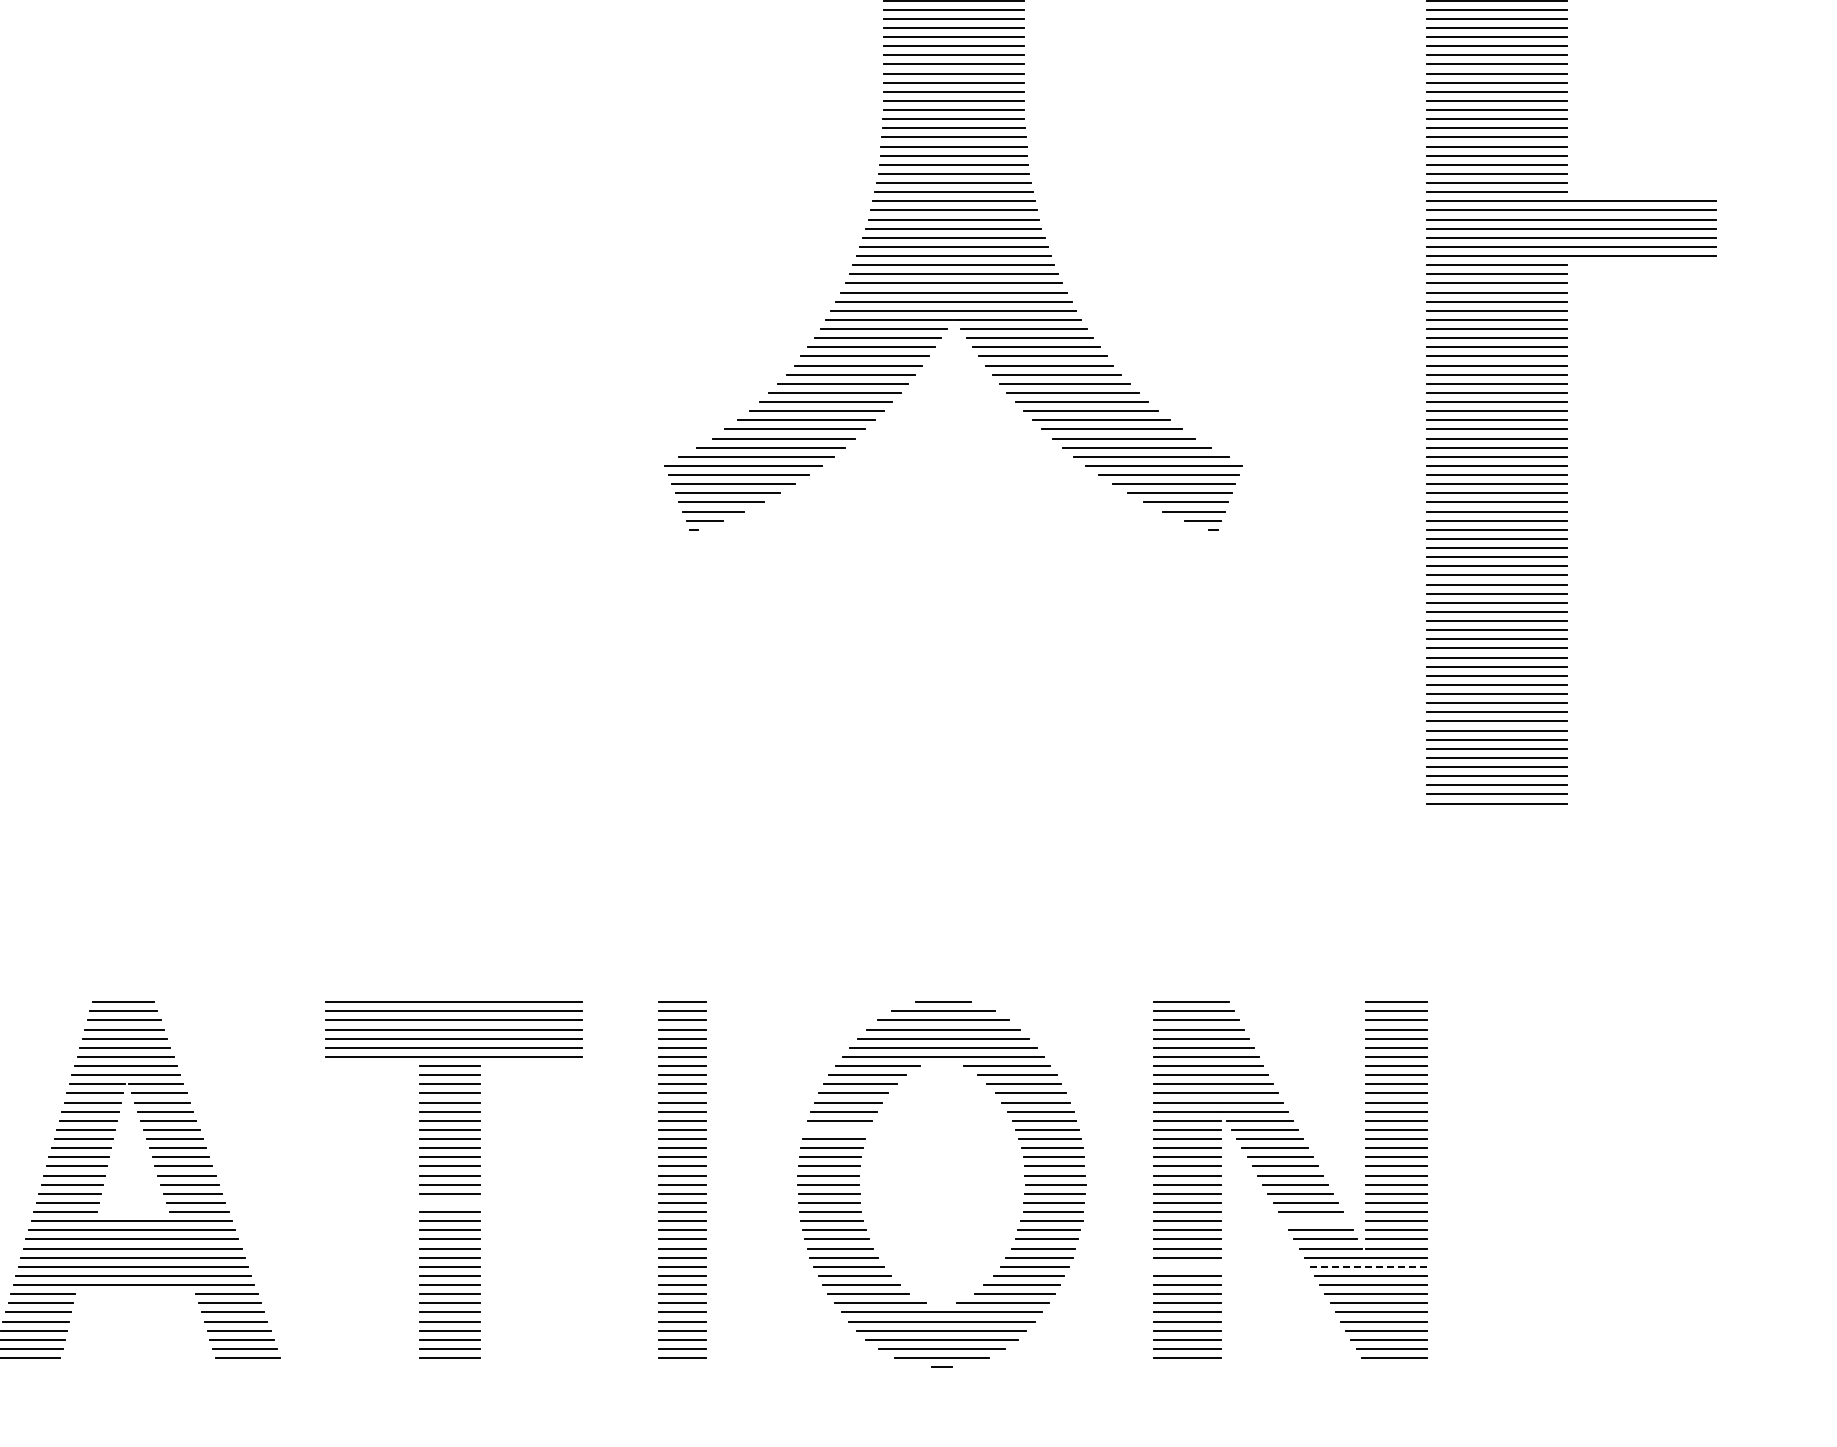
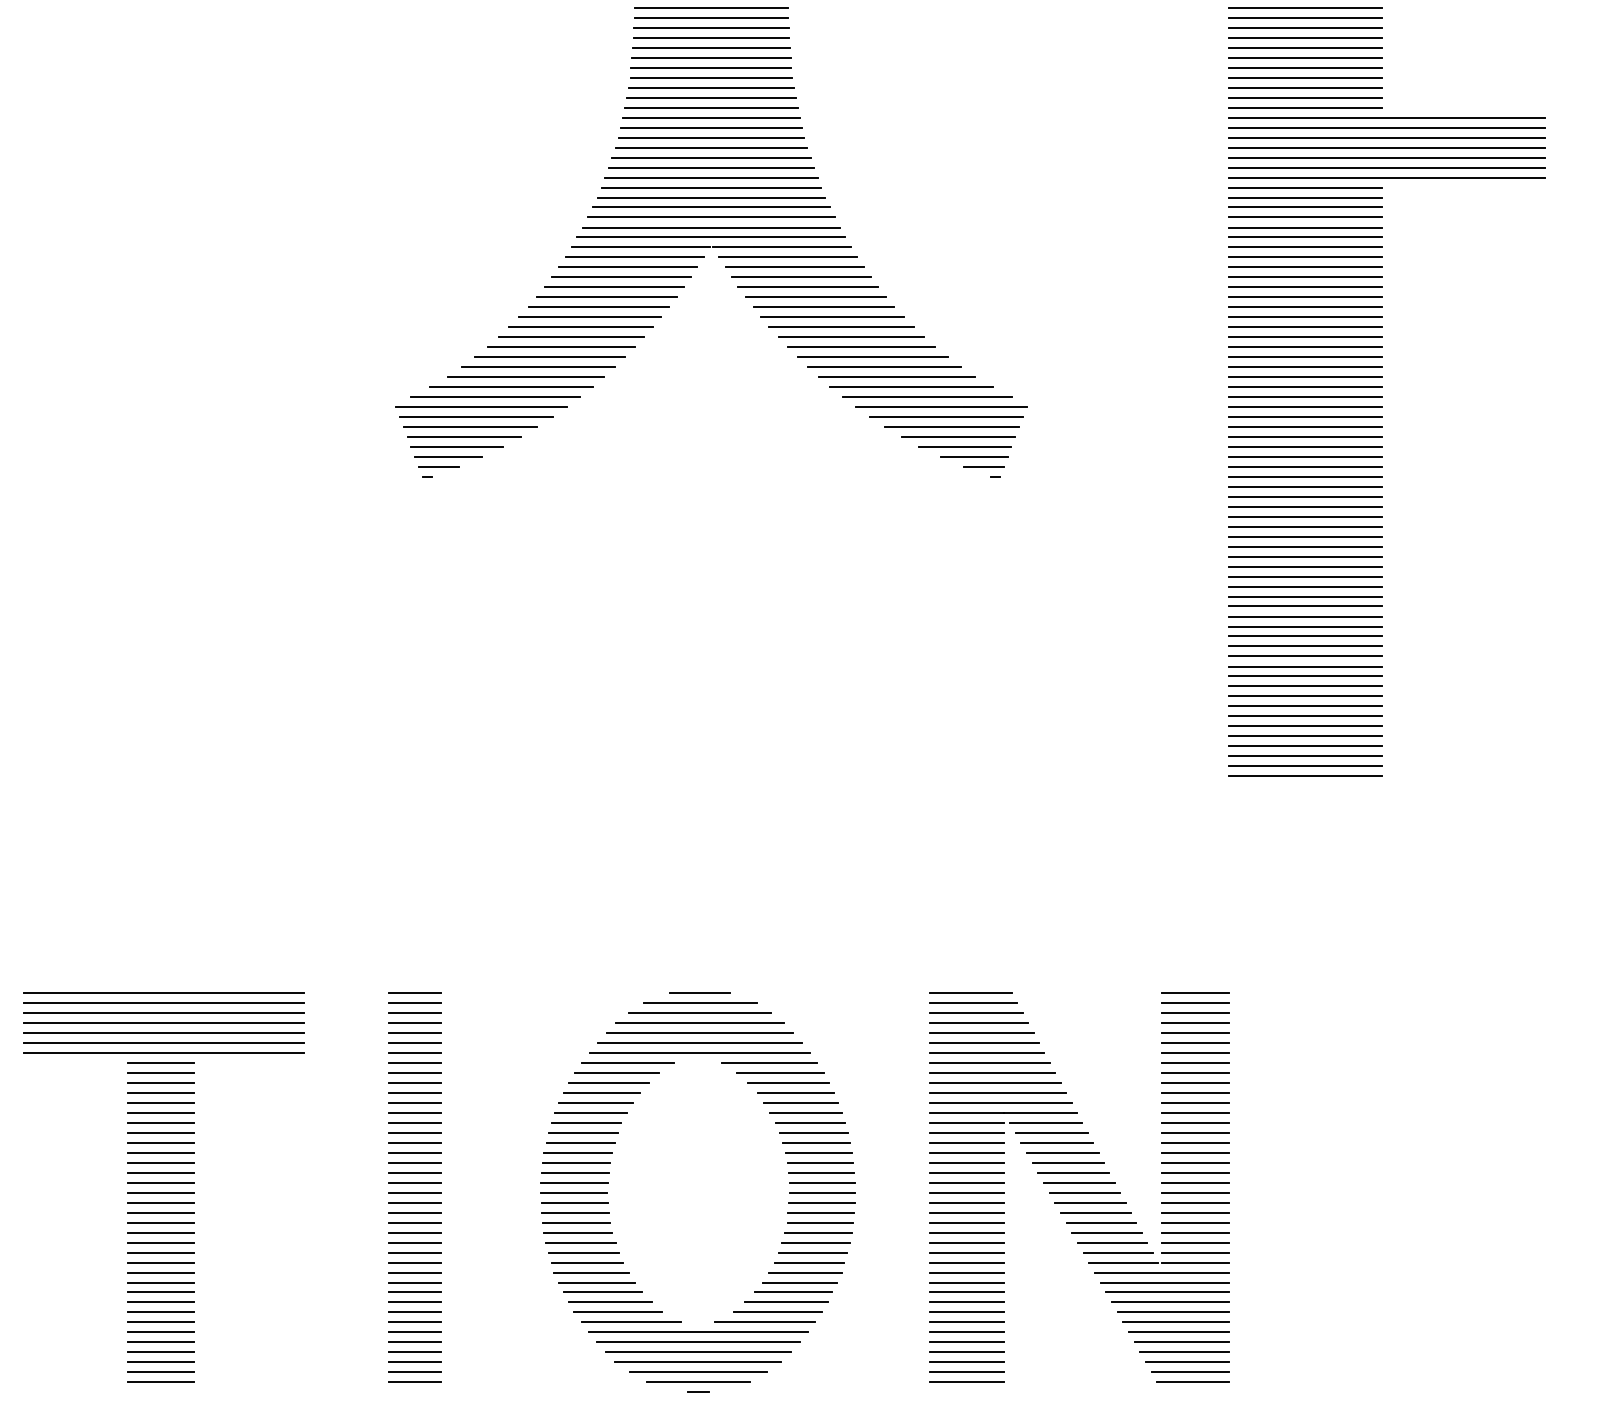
line: (836, 1129) -> (583, 1132), added
line: (449, 1202) -> (159, 1212), added
line: (1315, 1220) -> (1106, 1231), added
line: (1187, 1266) -> (966, 1282), added
line: (1368, 1266) -> (1164, 1282), dashed -> solid

